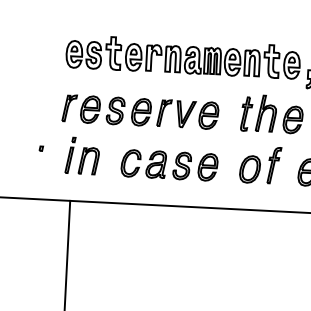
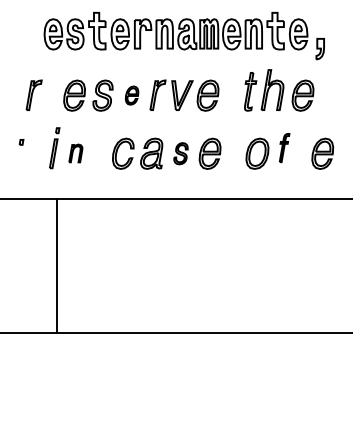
part: (69, 107) -> (33, 94), moved
part: (140, 112) -> (131, 95), size x0.6
part: (88, 161) -> (75, 153), size x0.6
part: (181, 165) -> (180, 153), size x0.7
part: (274, 165) -> (284, 147), size x0.7

